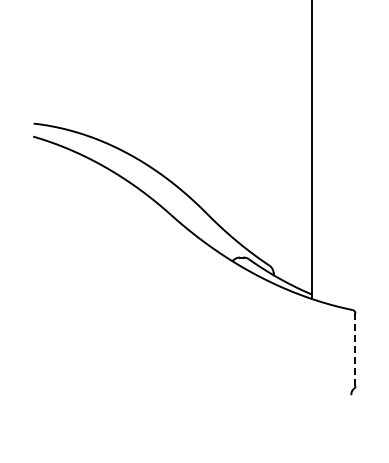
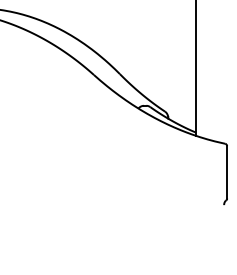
line: (355, 349) -> (227, 172), dashed -> solid

